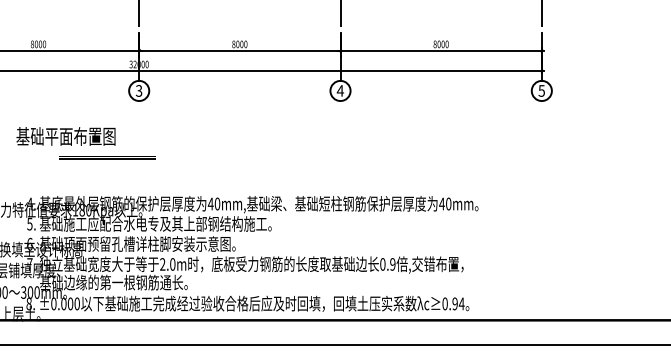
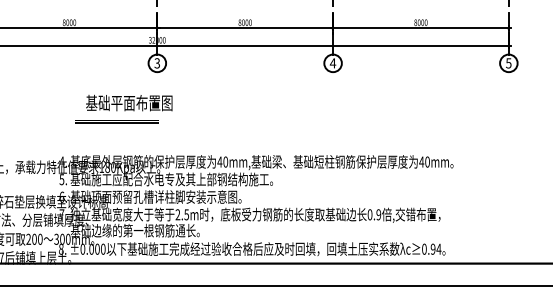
text: (65, 136) -> (128, 103), moved
line: (107, 156) -> (116, 120), moved
text: (172, 264) -> (186, 214), 2.0m -> 2.5m

